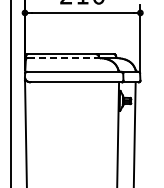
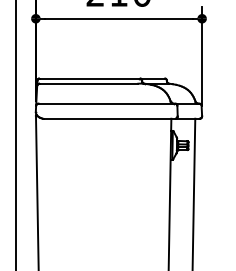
line: (62, 58) -> (89, 84), dashed -> solid

